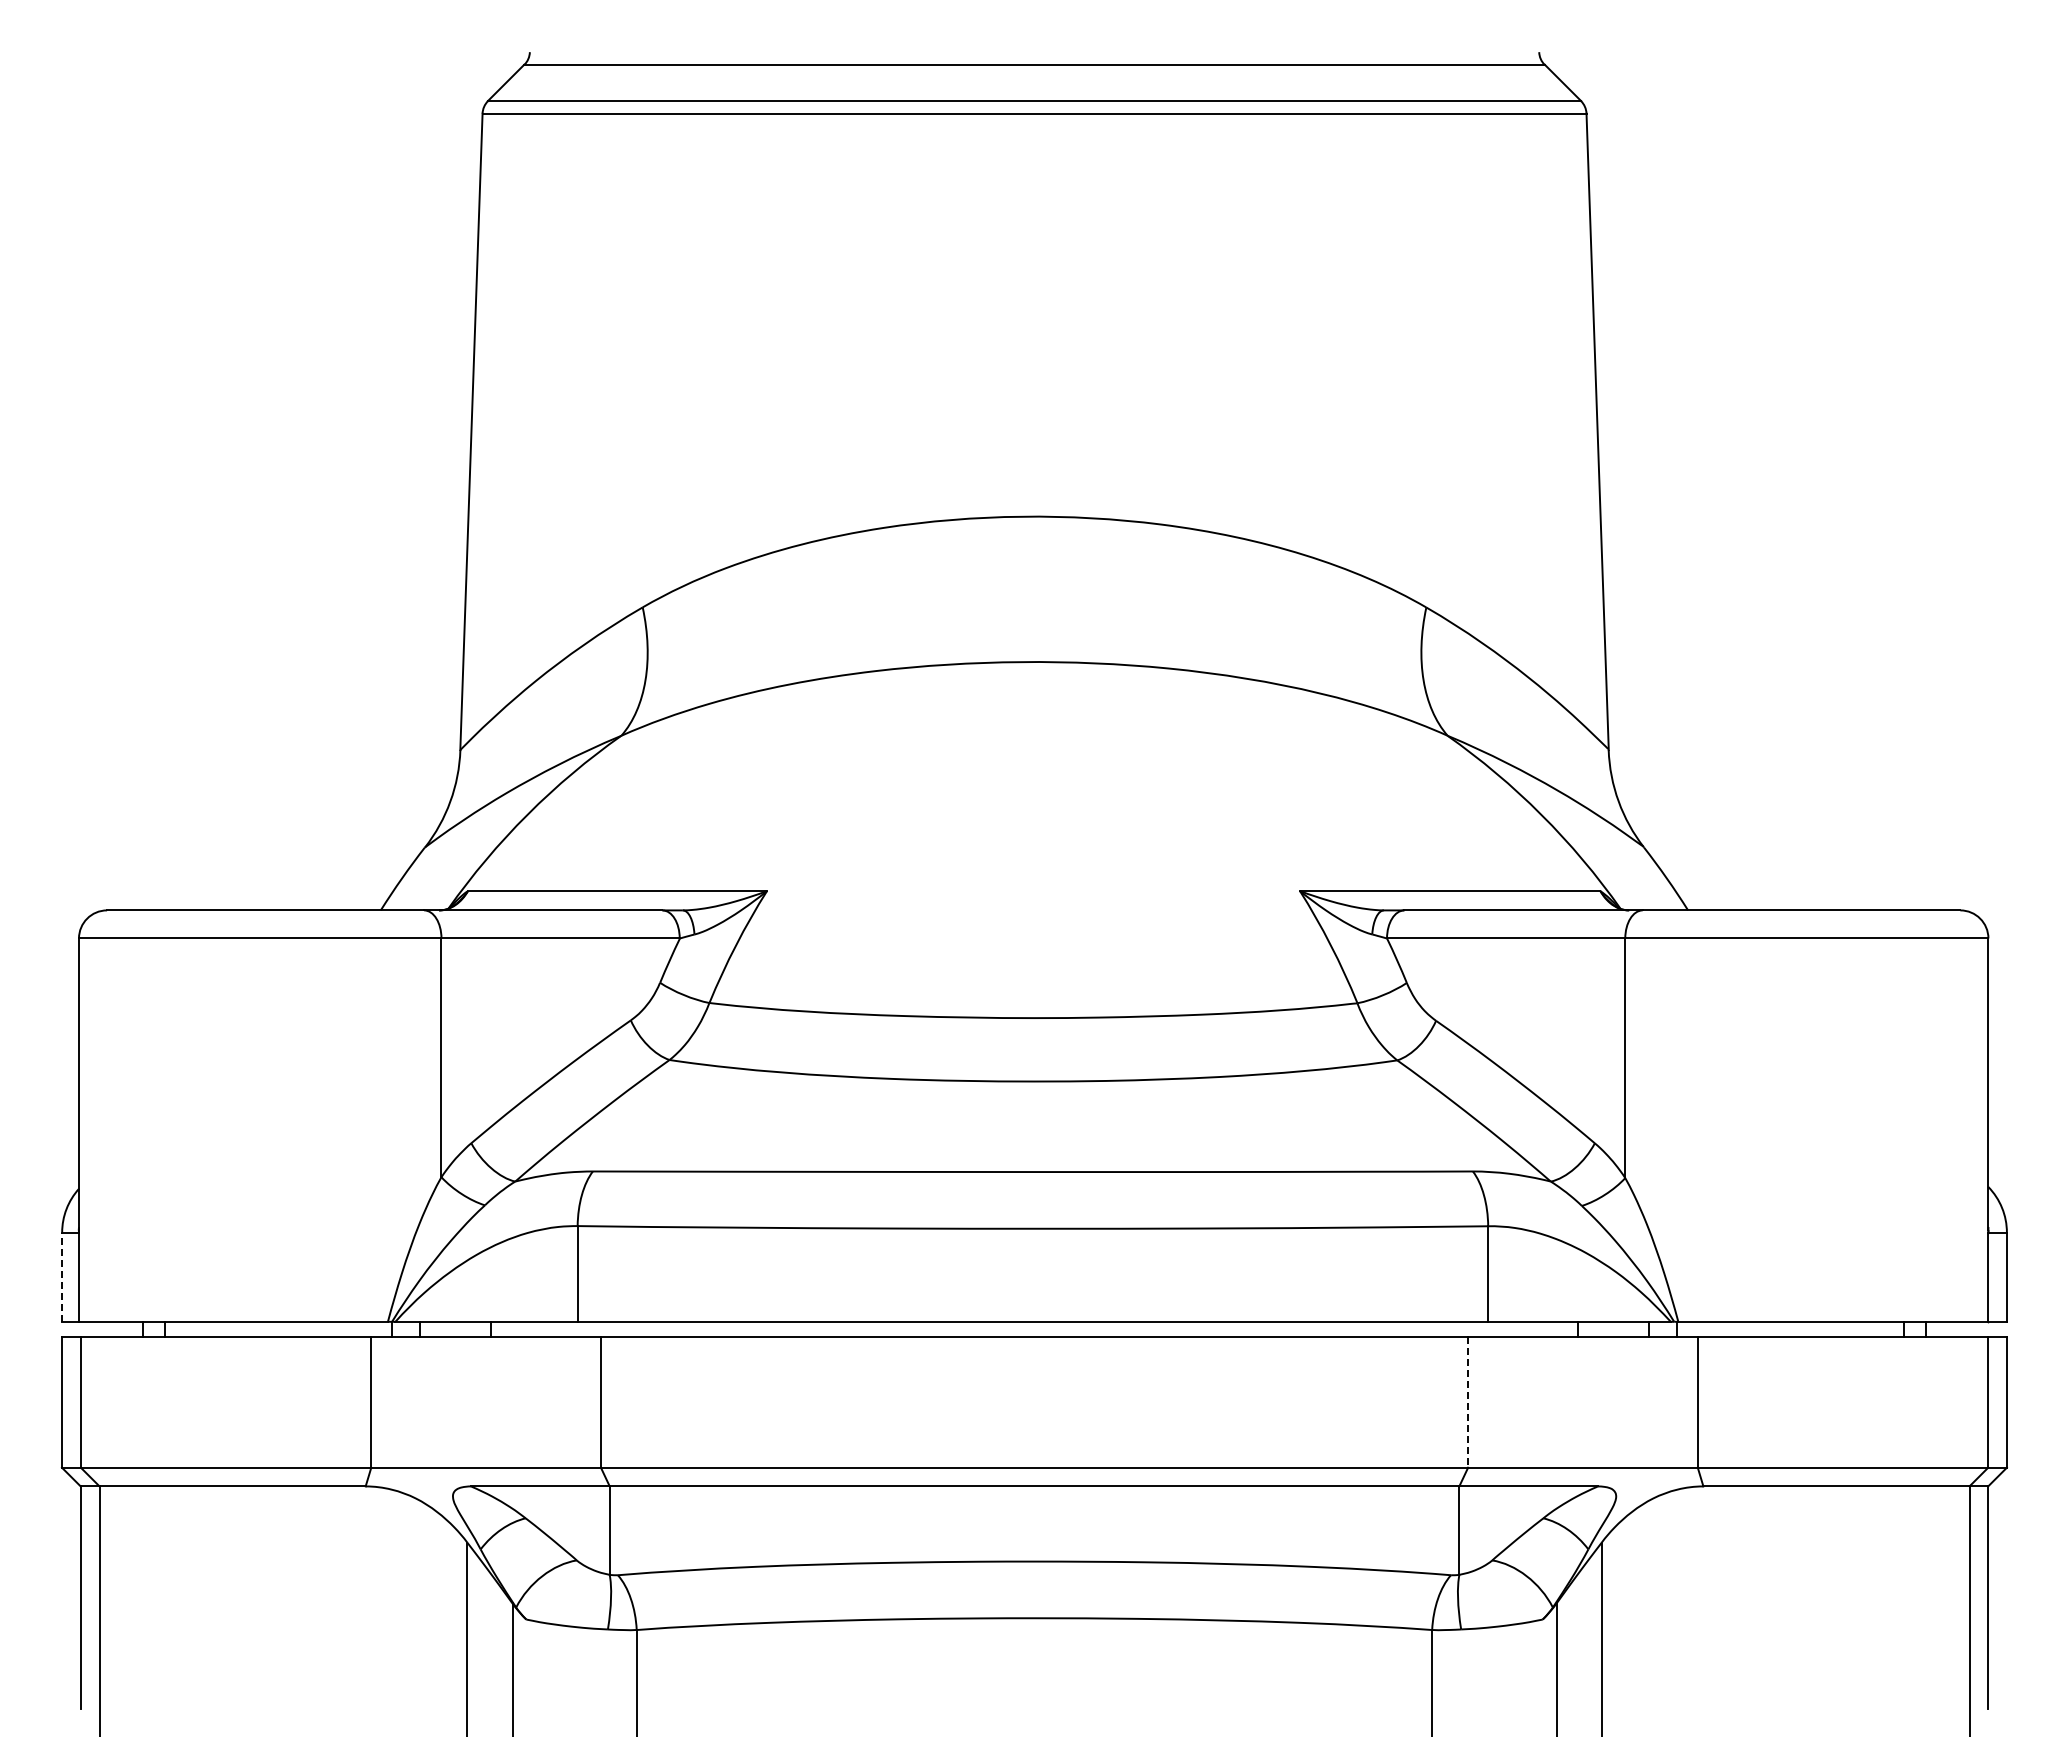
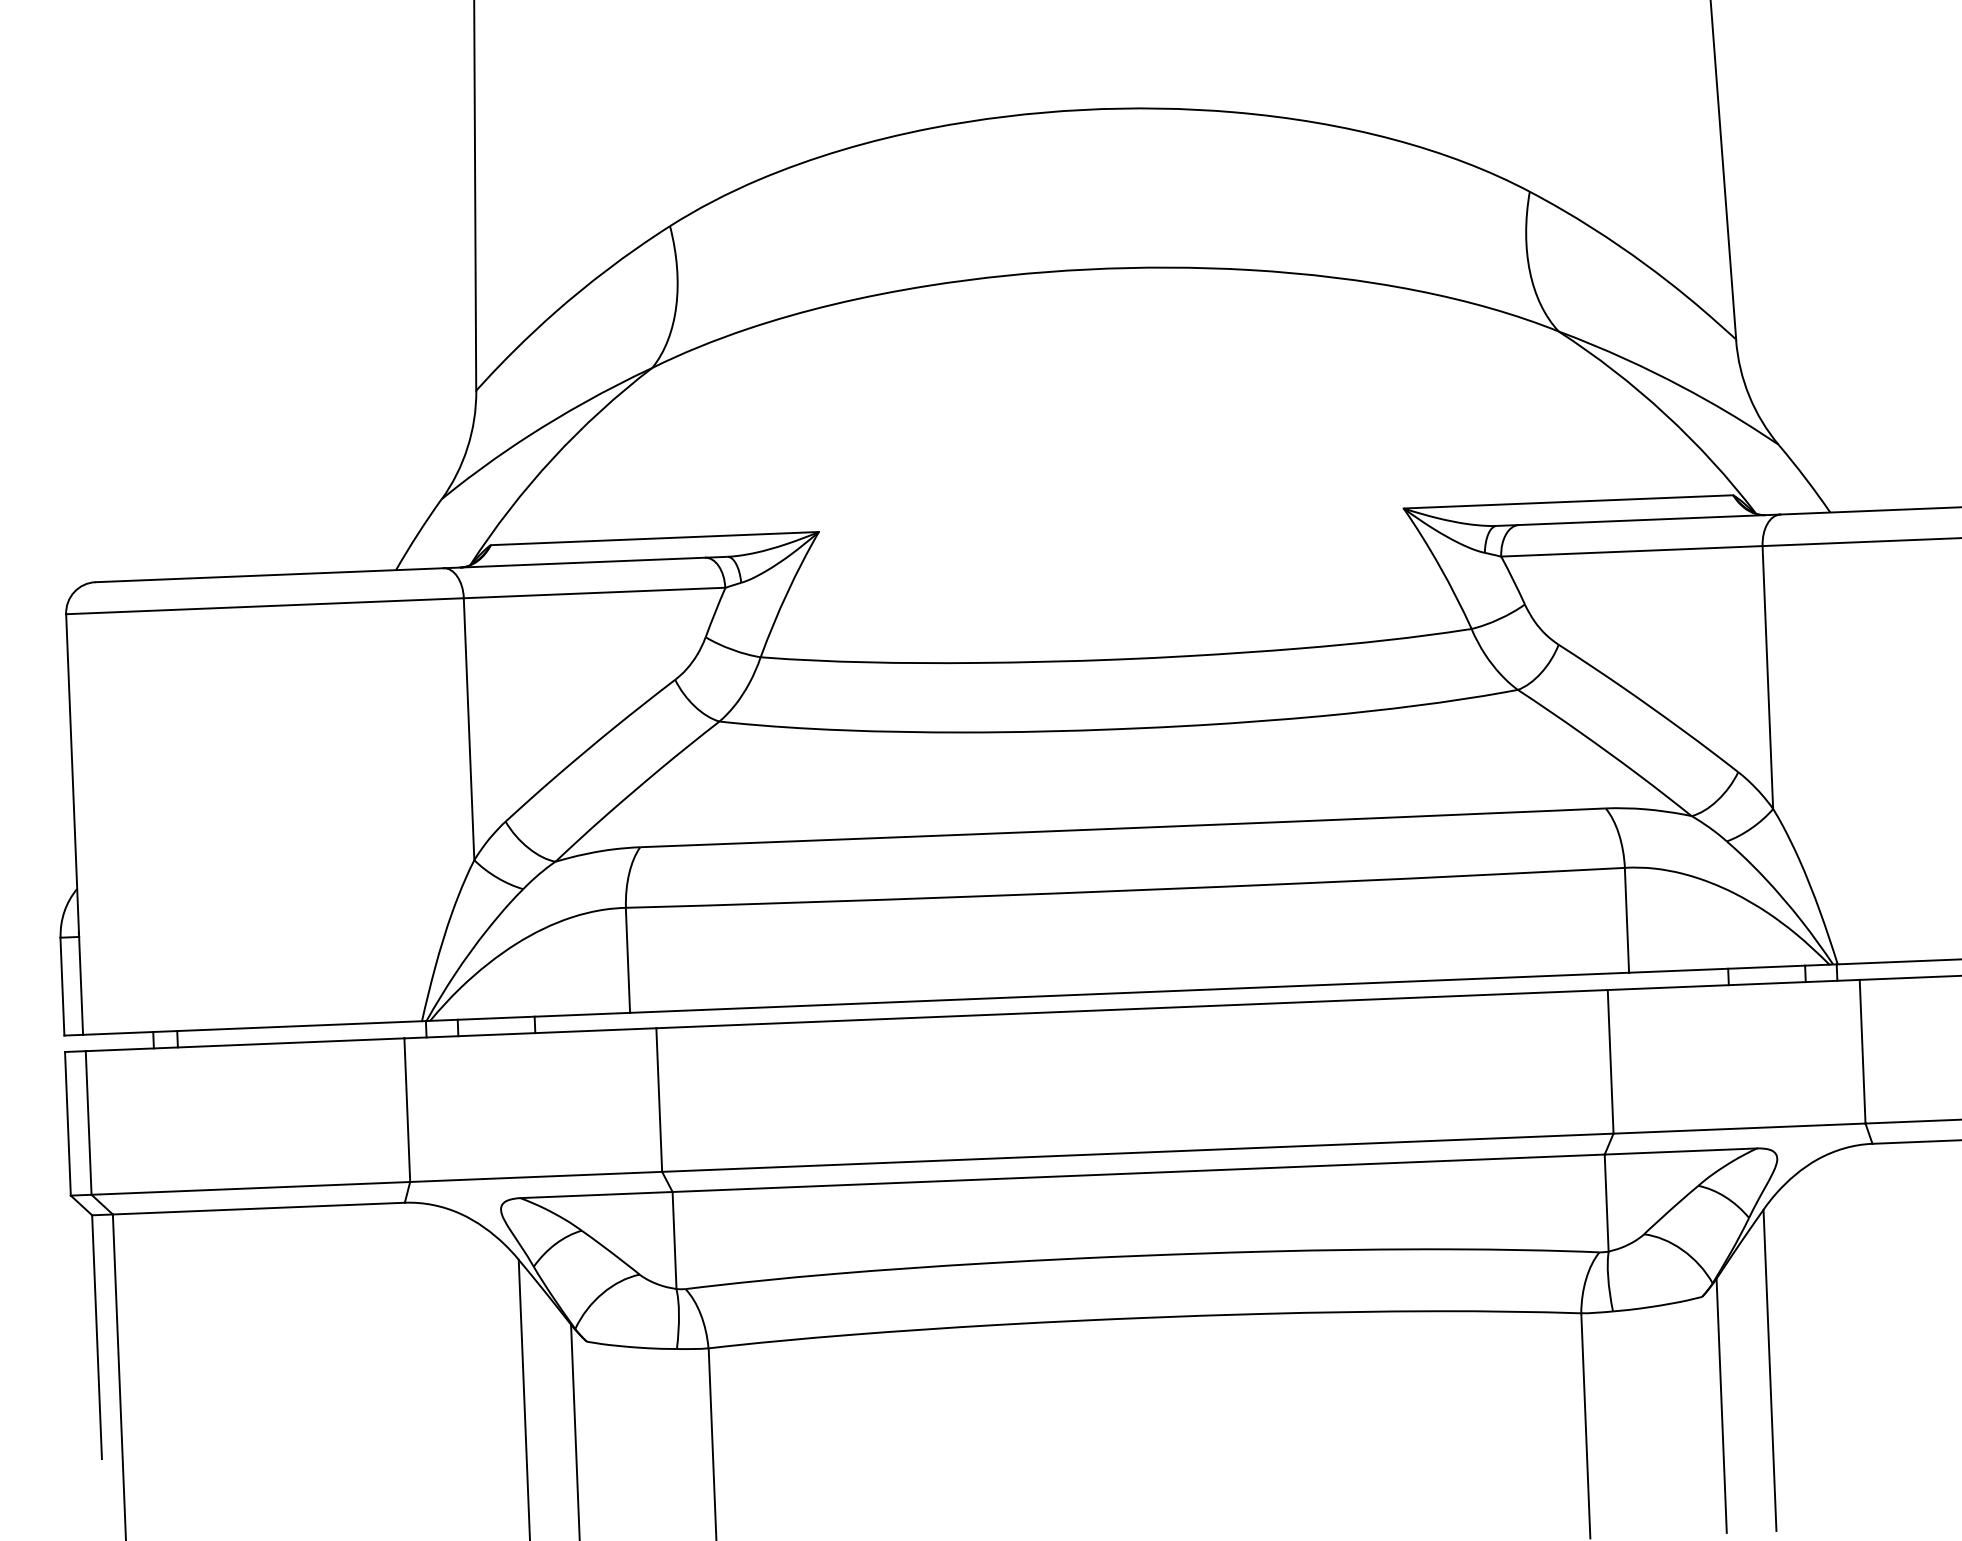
line: (61, 1277) -> (61, 986), dashed -> solid
line: (1468, 1402) -> (1611, 1062), dashed -> solid

